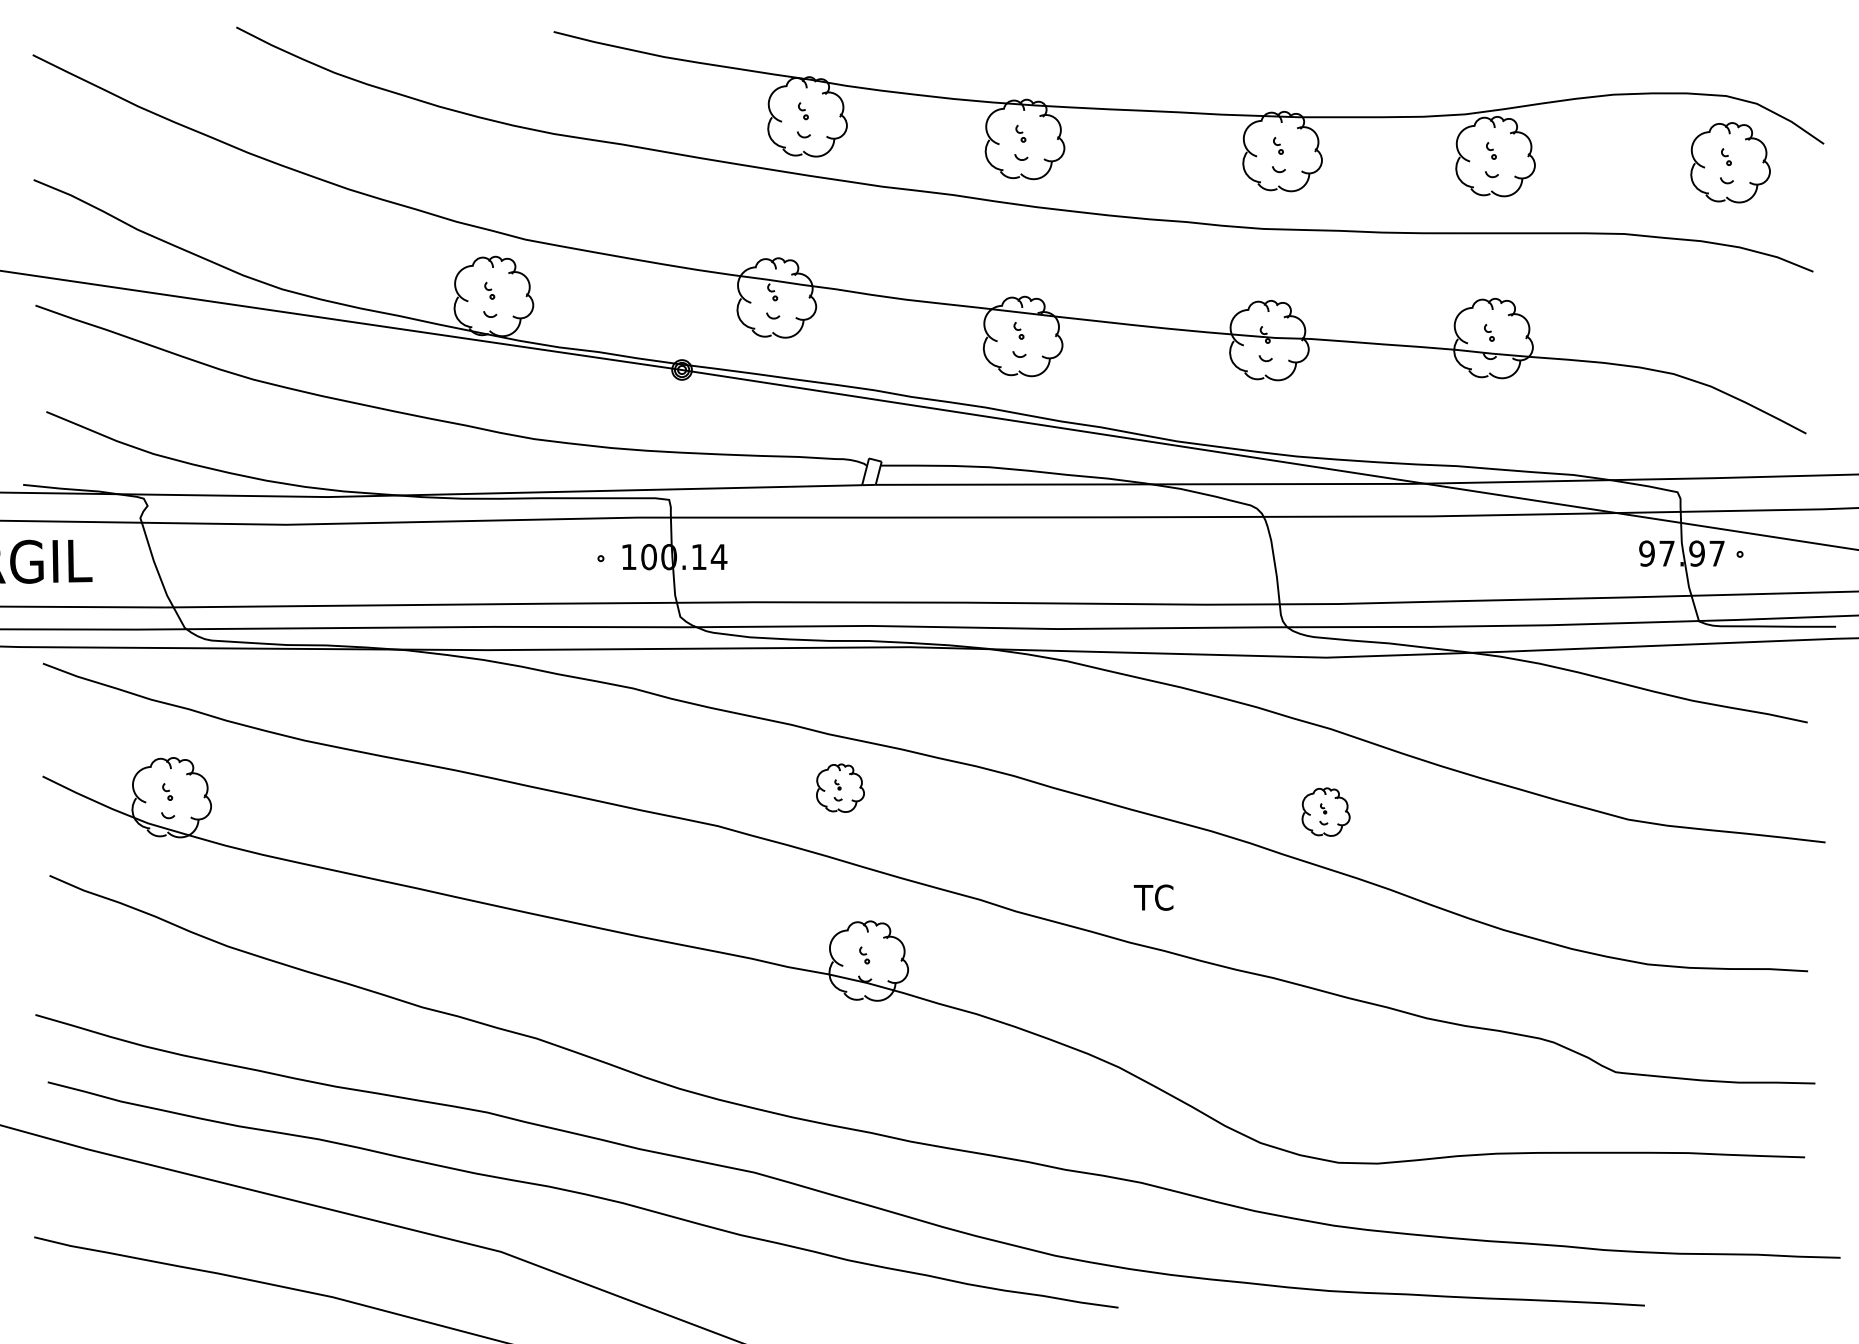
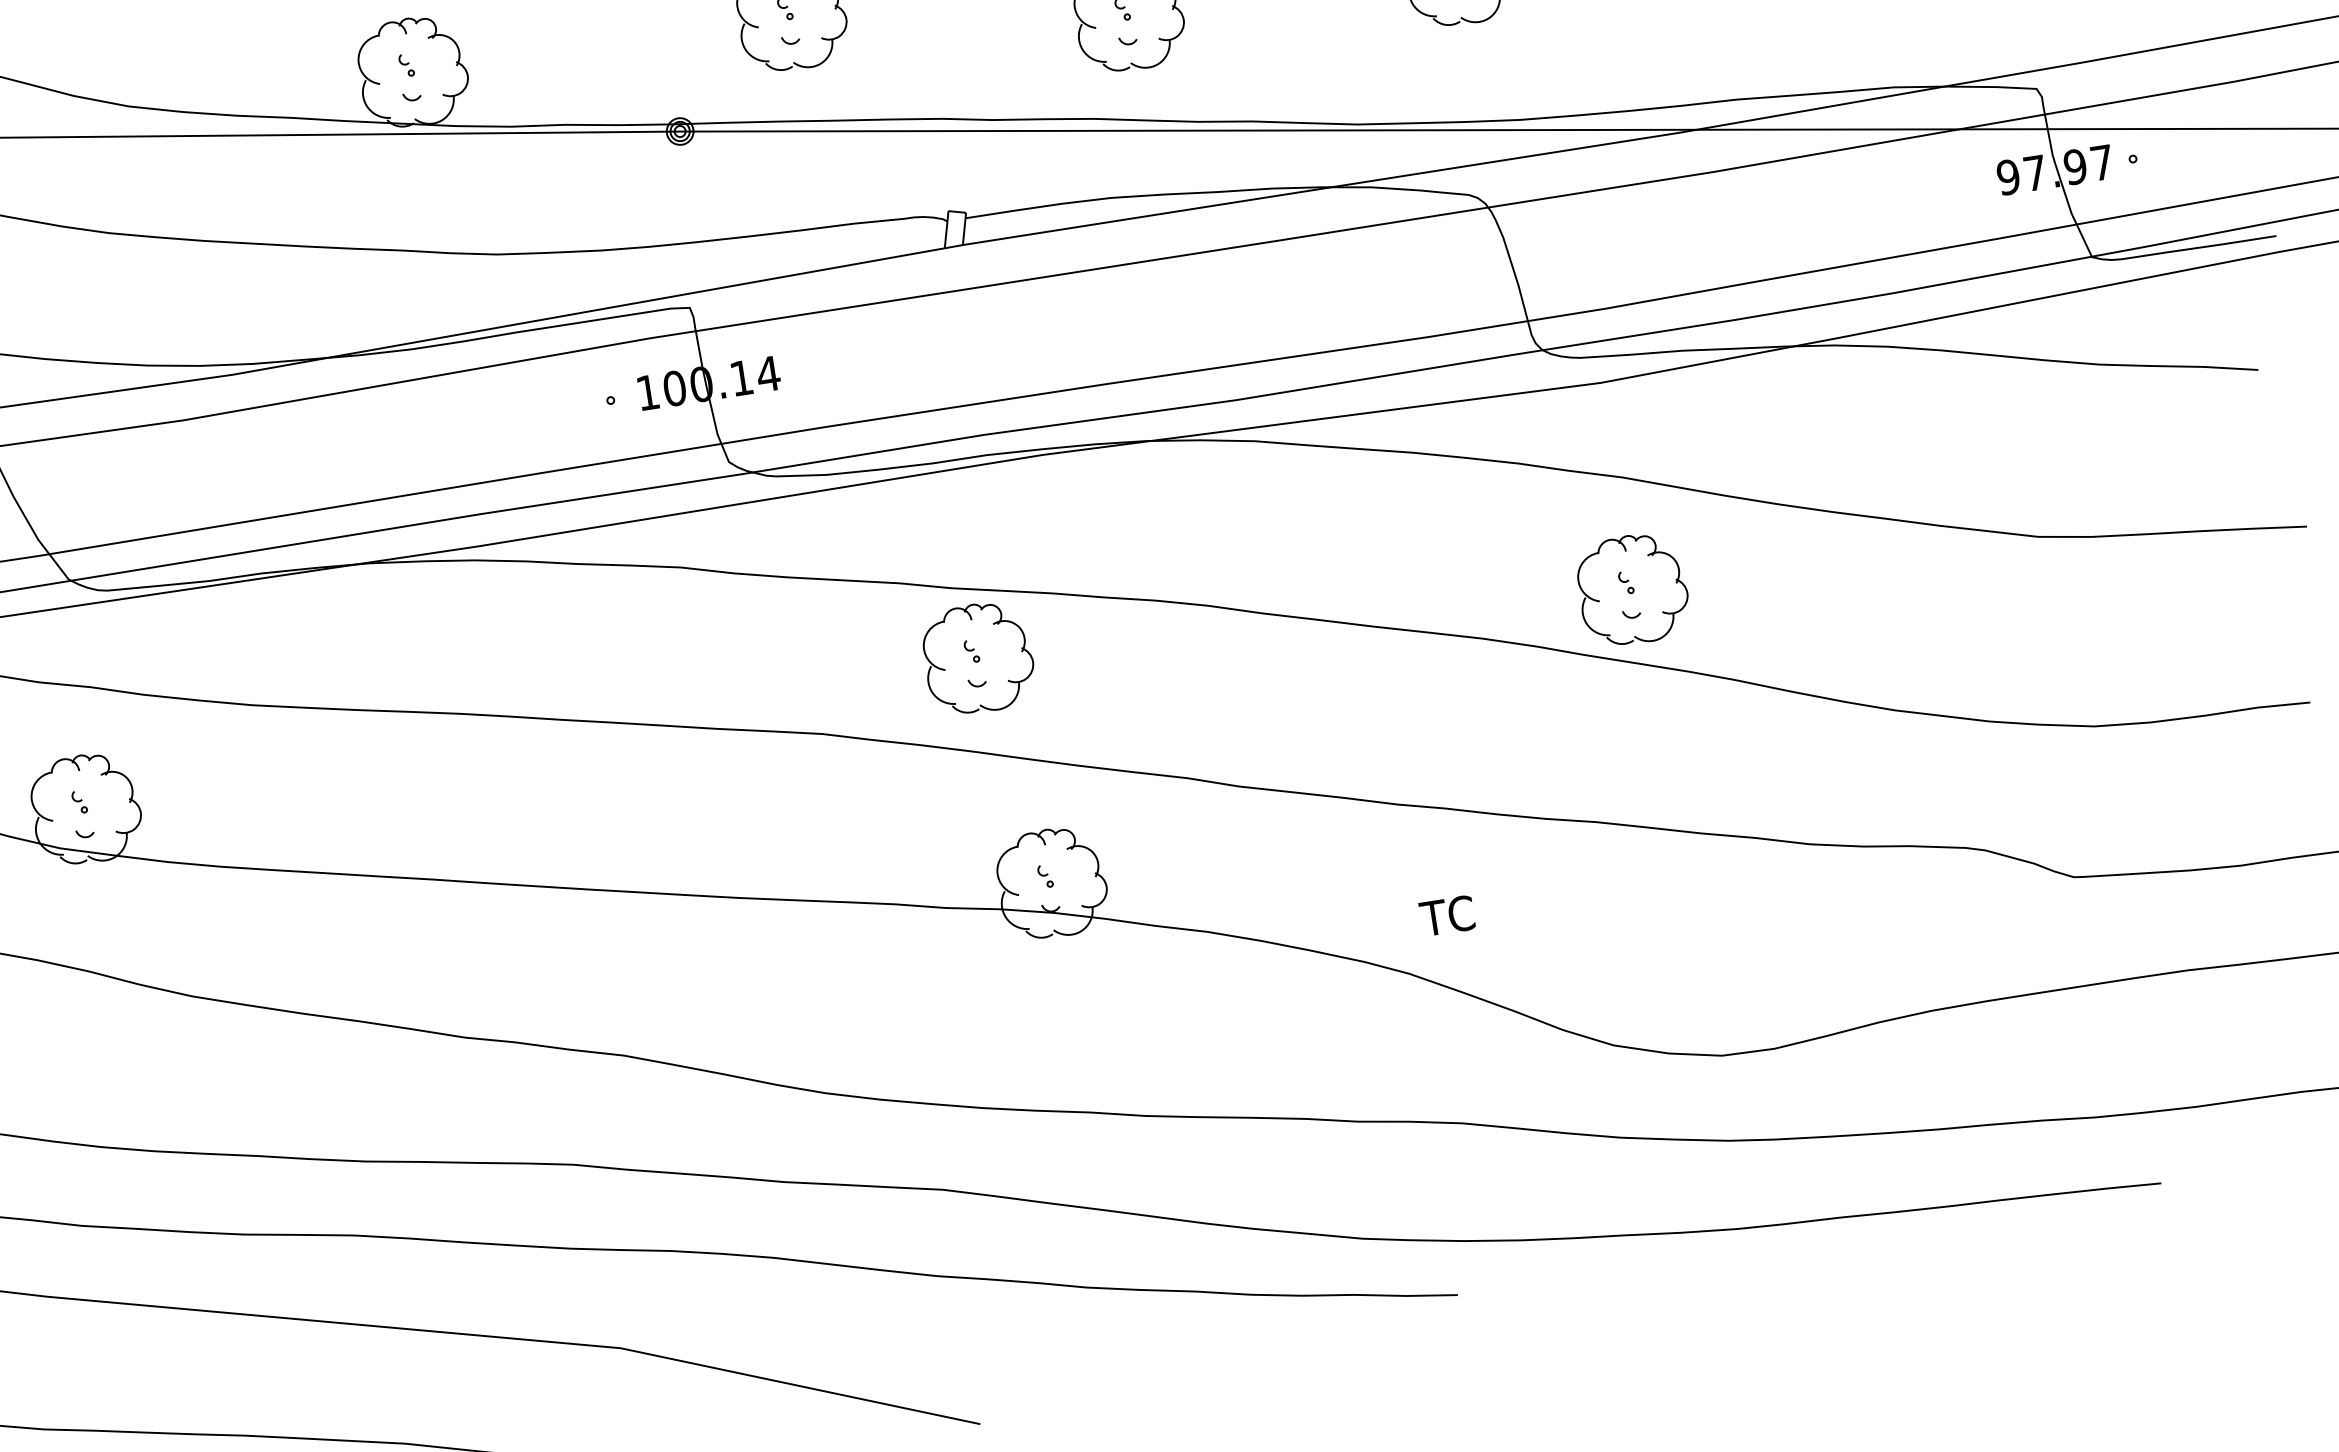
part: (840, 787) -> (978, 657), size x1.67
part: (1325, 811) -> (1631, 588), size x1.67
text: (1153, 897) -> (1447, 915), moved

